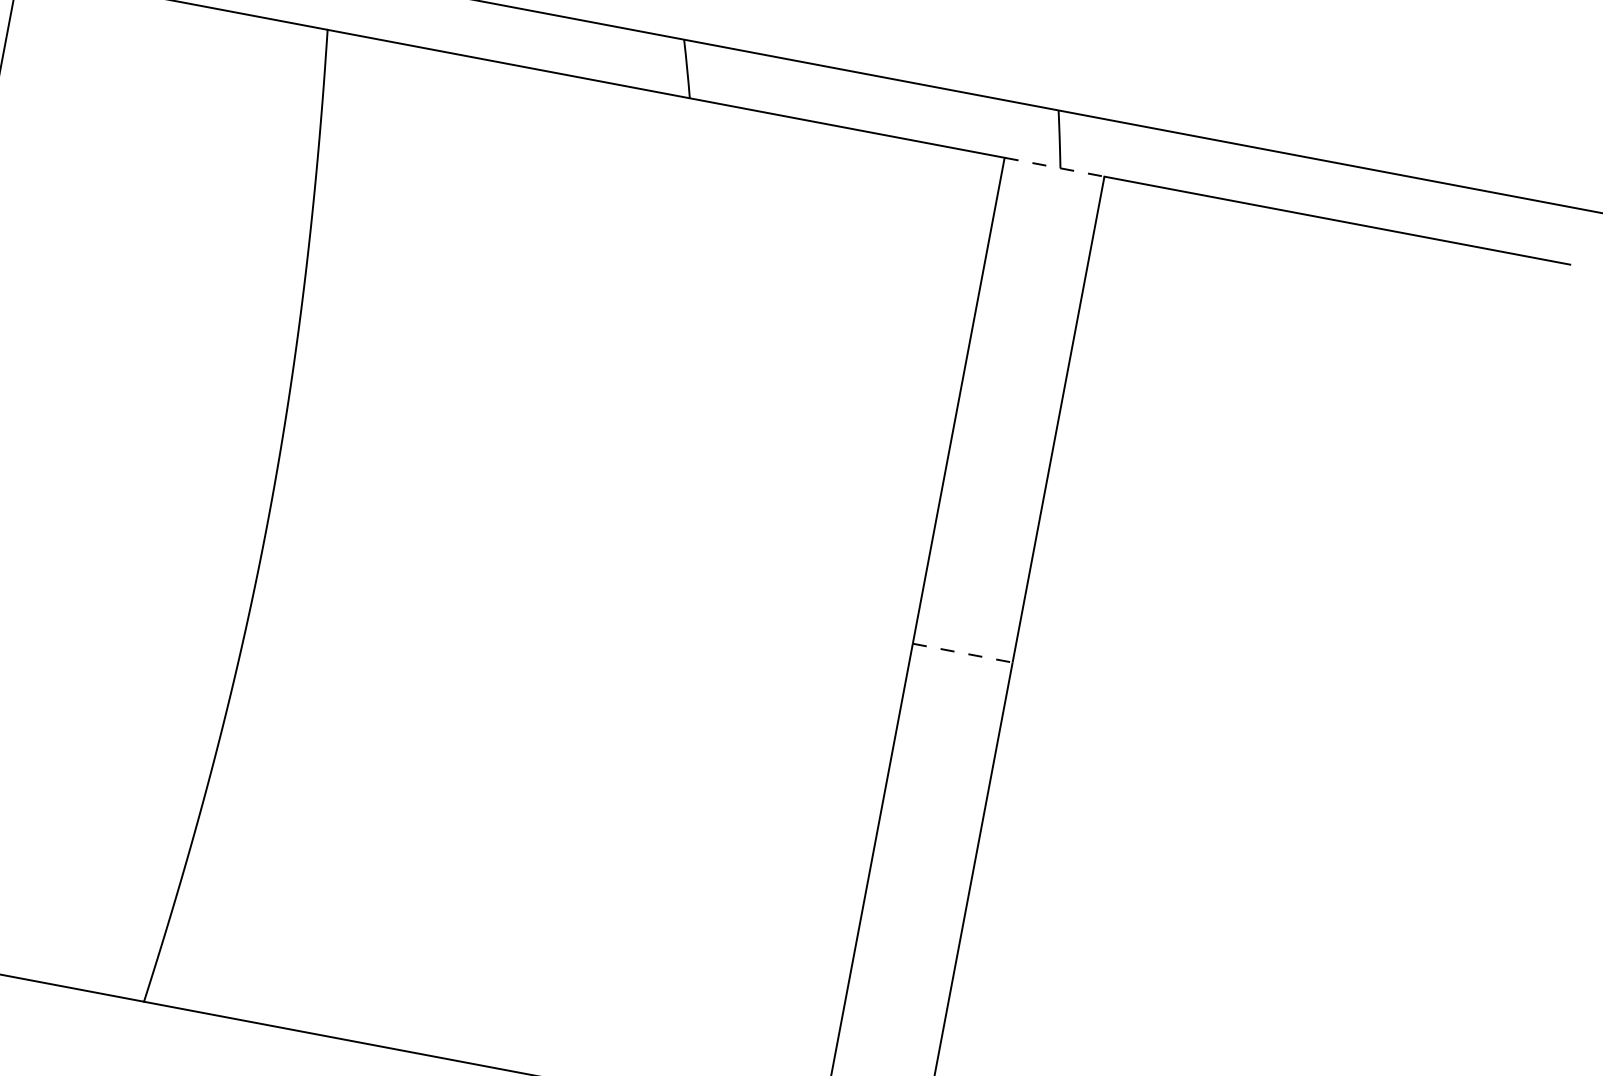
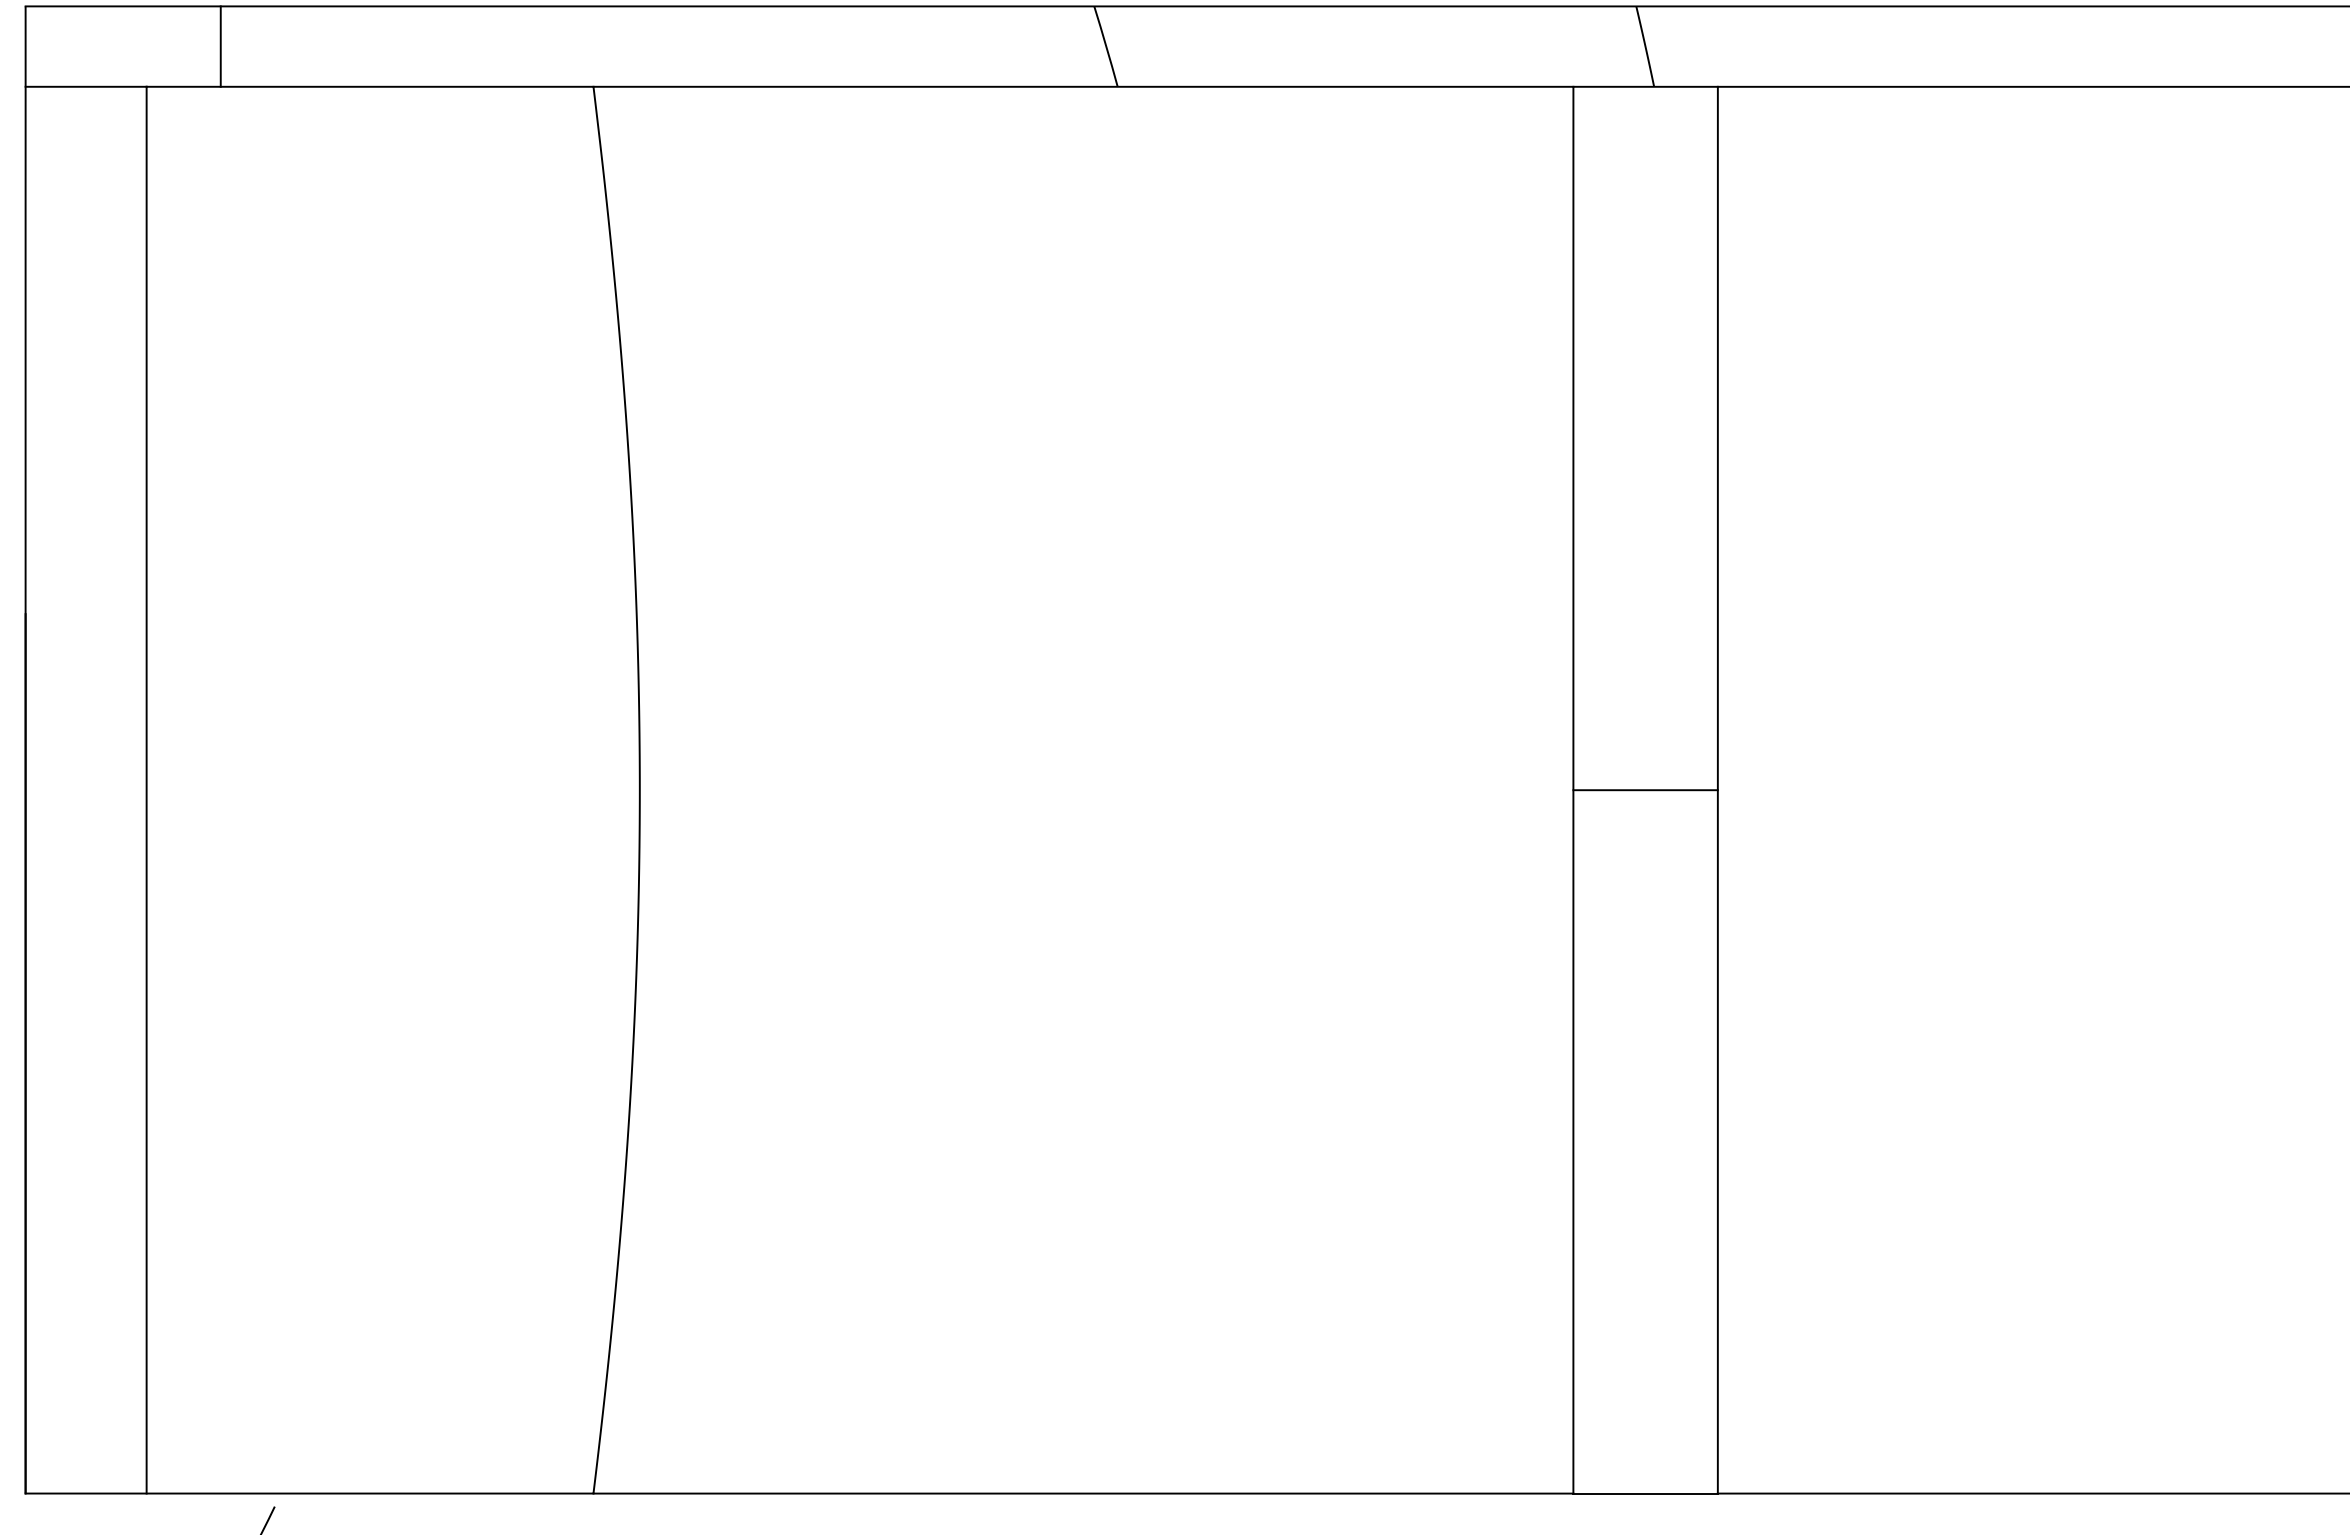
line: (1055, 167) -> (1646, 86), dashed -> solid
line: (963, 653) -> (1646, 790), dashed -> solid

